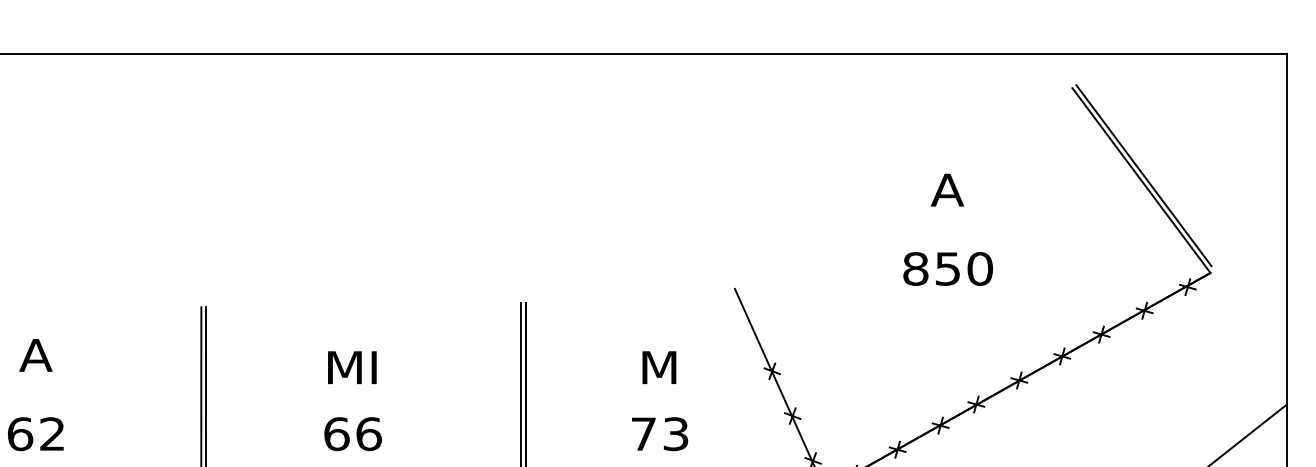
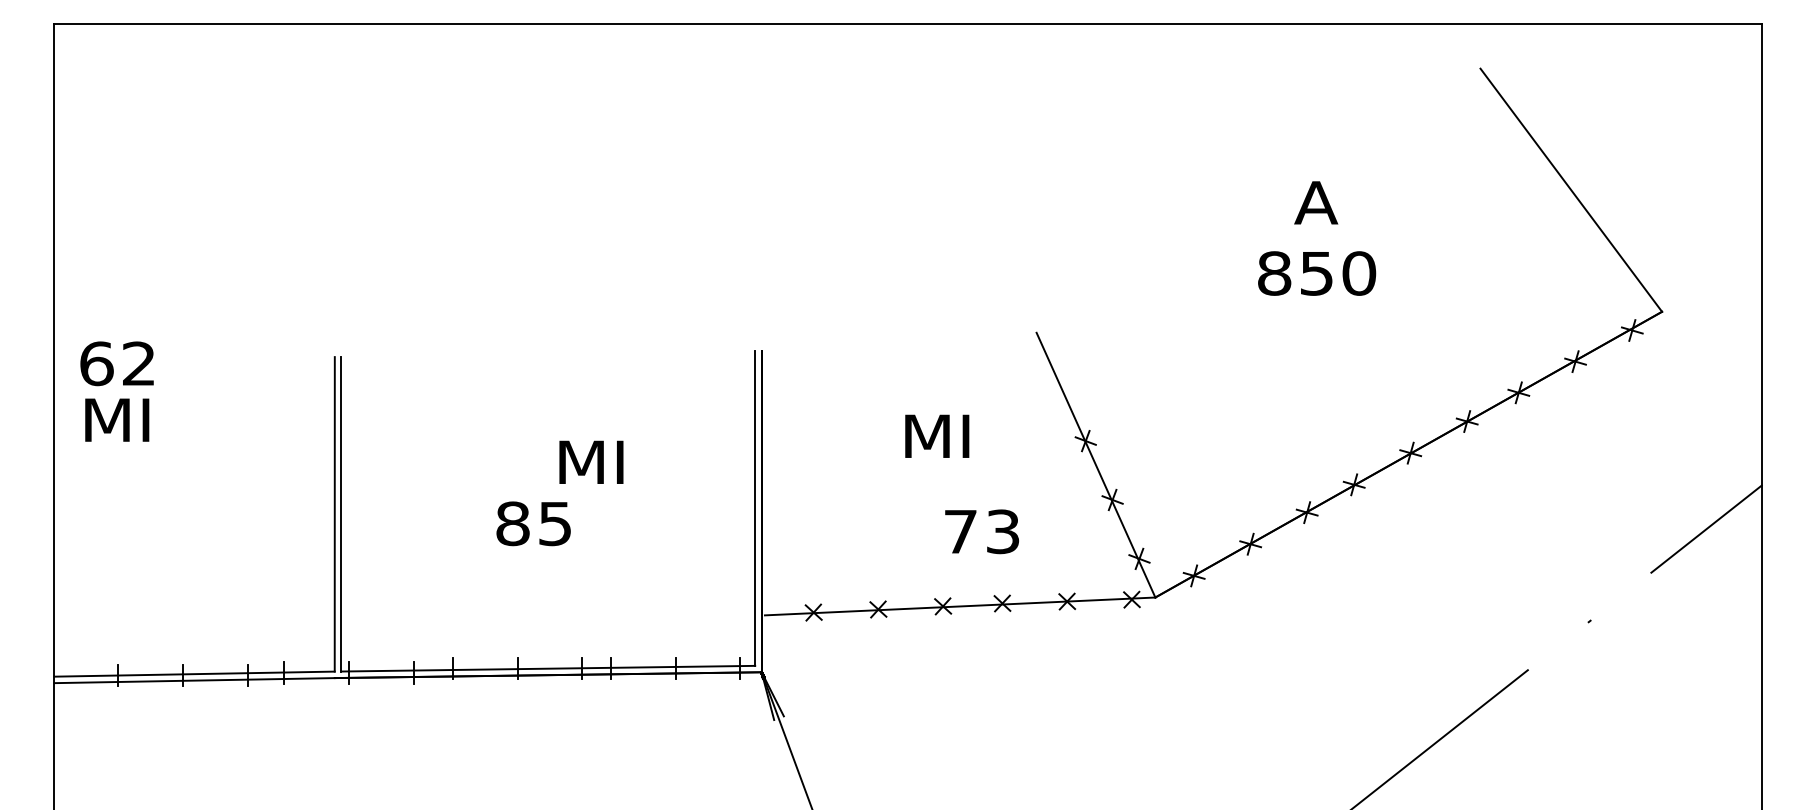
line: (1143, 175) -> (1574, 183), removed
text: (948, 268) -> (1317, 273), moved
text: (36, 354) -> (117, 419), A -> MI
text: (352, 367) -> (591, 461), moved
text: (659, 367) -> (937, 435), M -> MI
text: (35, 433) -> (116, 363), moved
text: (353, 433) -> (534, 523), 66 -> 85
text: (659, 433) -> (981, 531), moved

